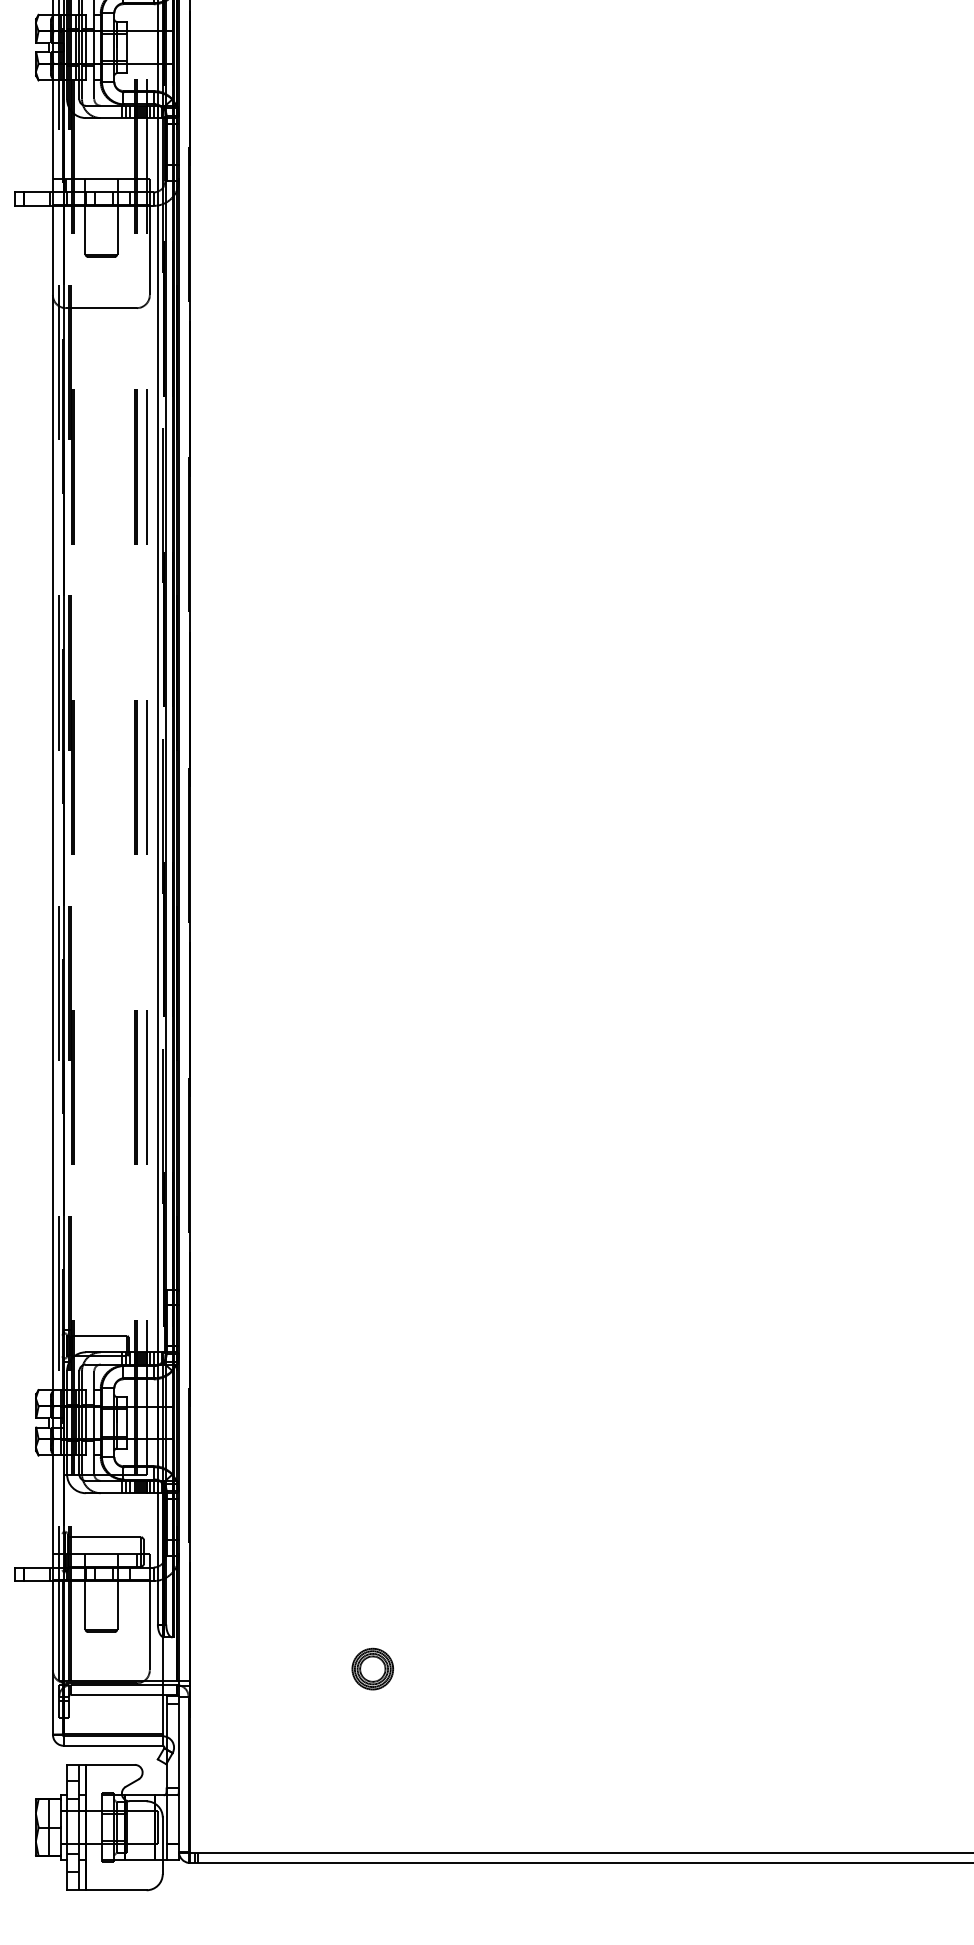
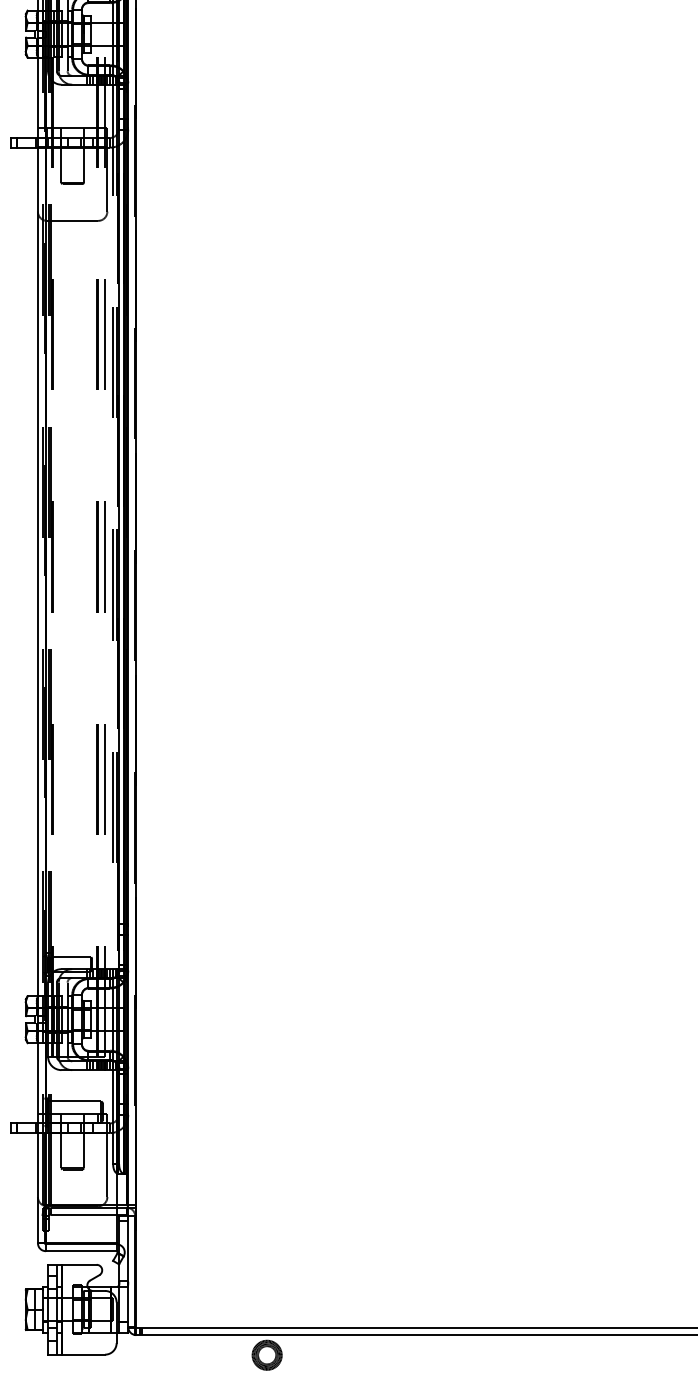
line: (157, 735) -> (112, 527), solid -> dashed
part: (372, 1668) -> (266, 1354), moved

